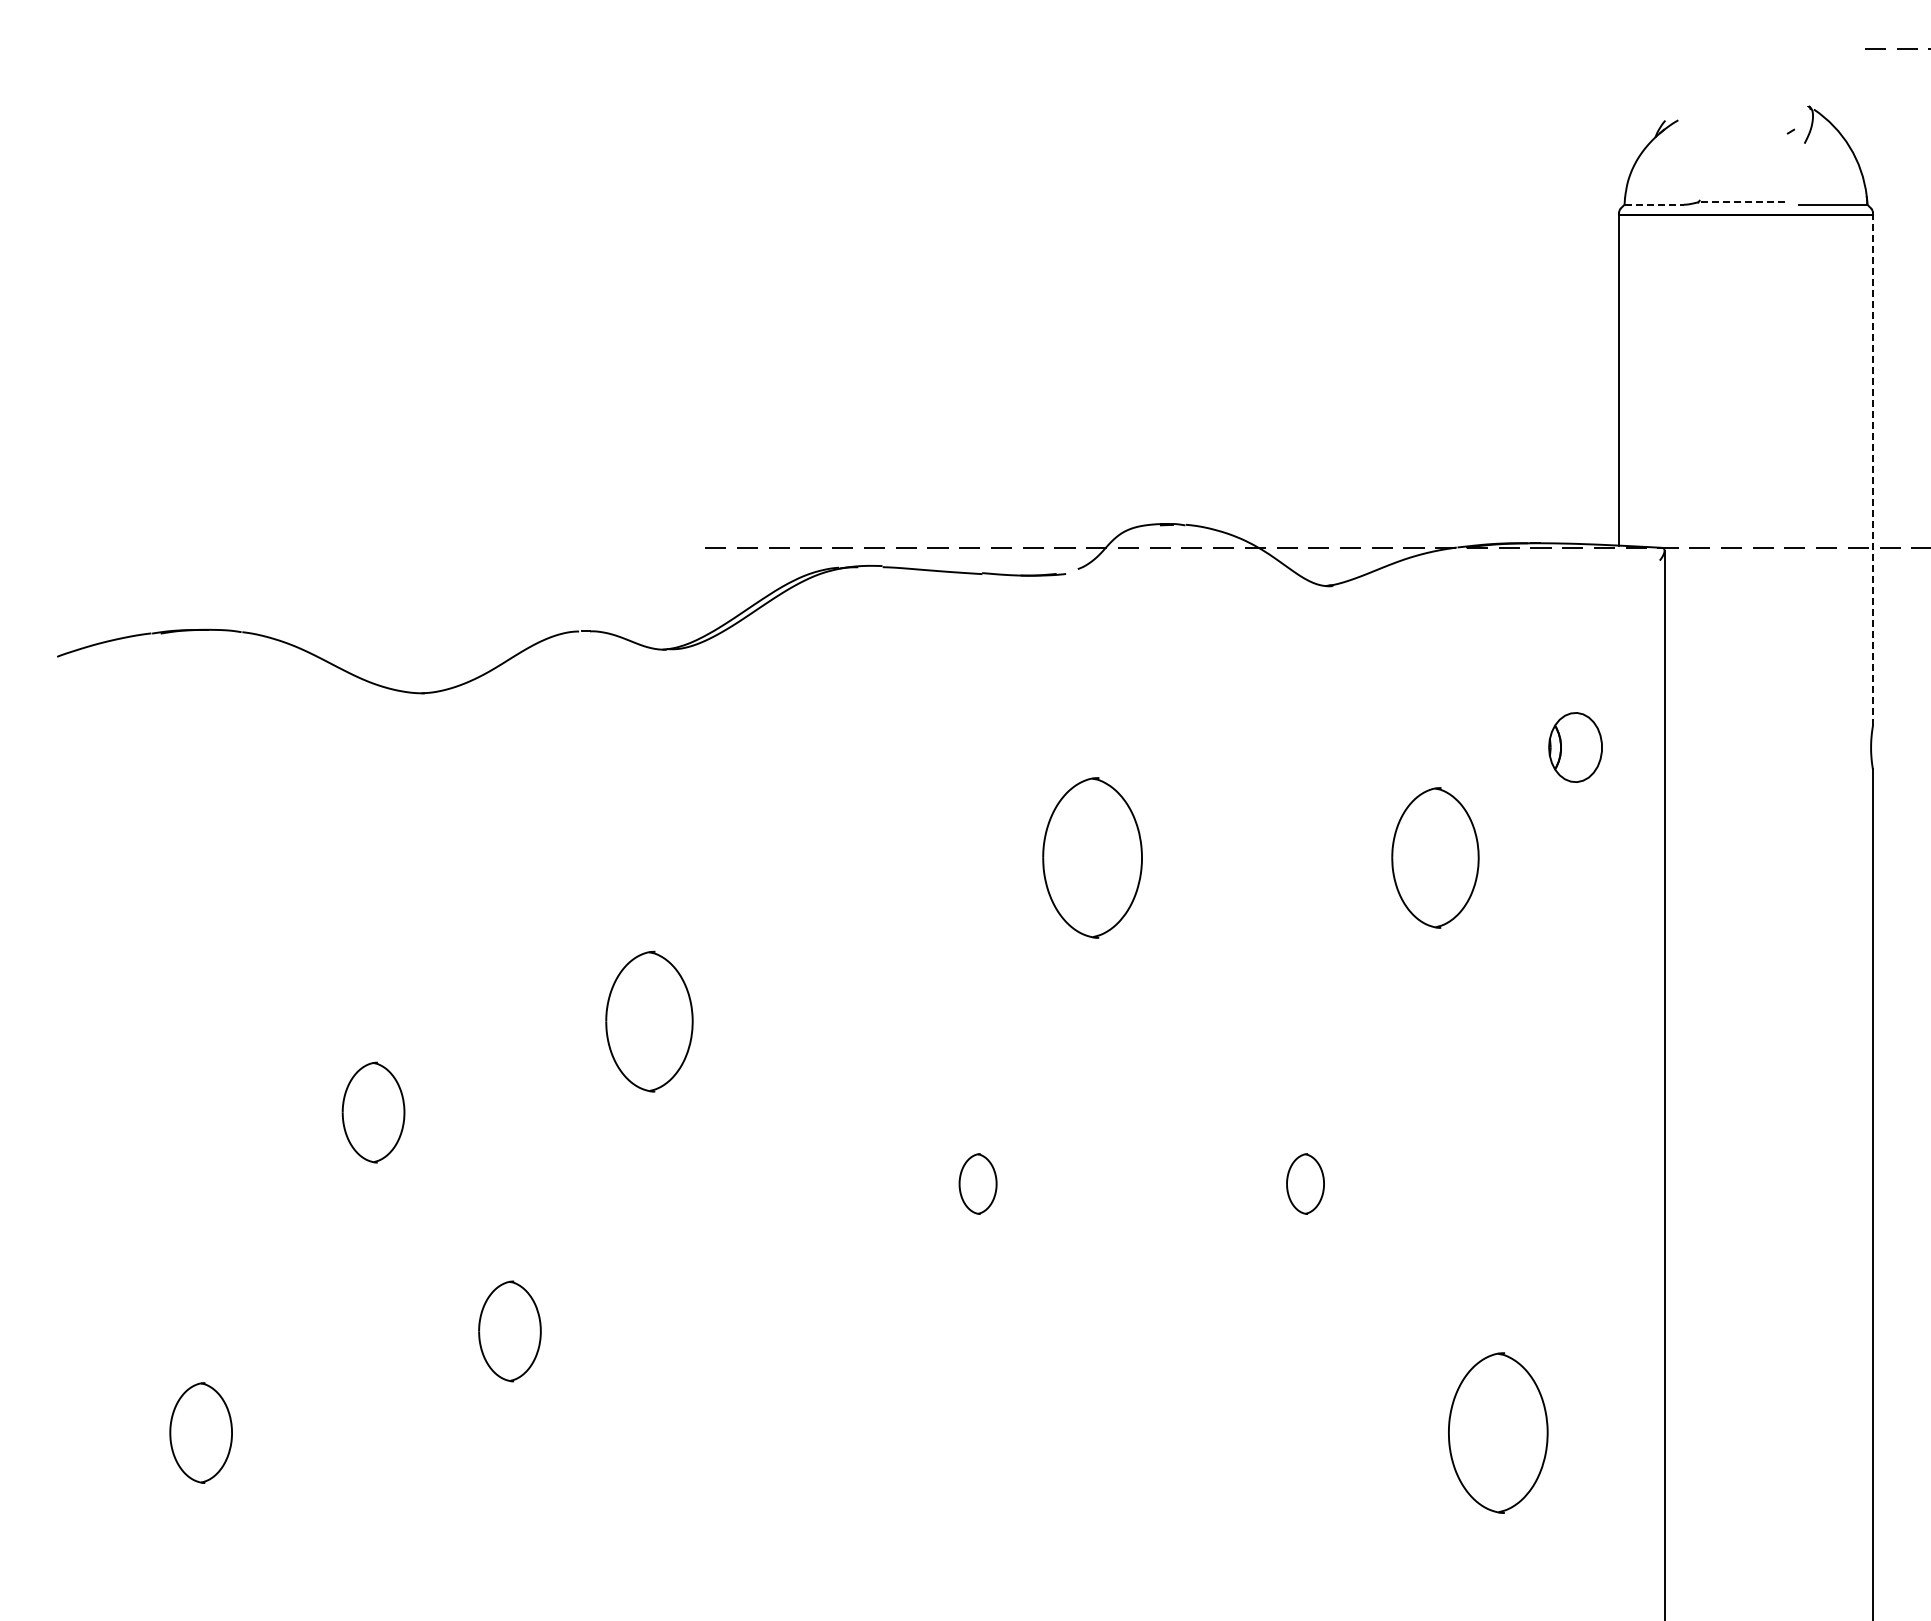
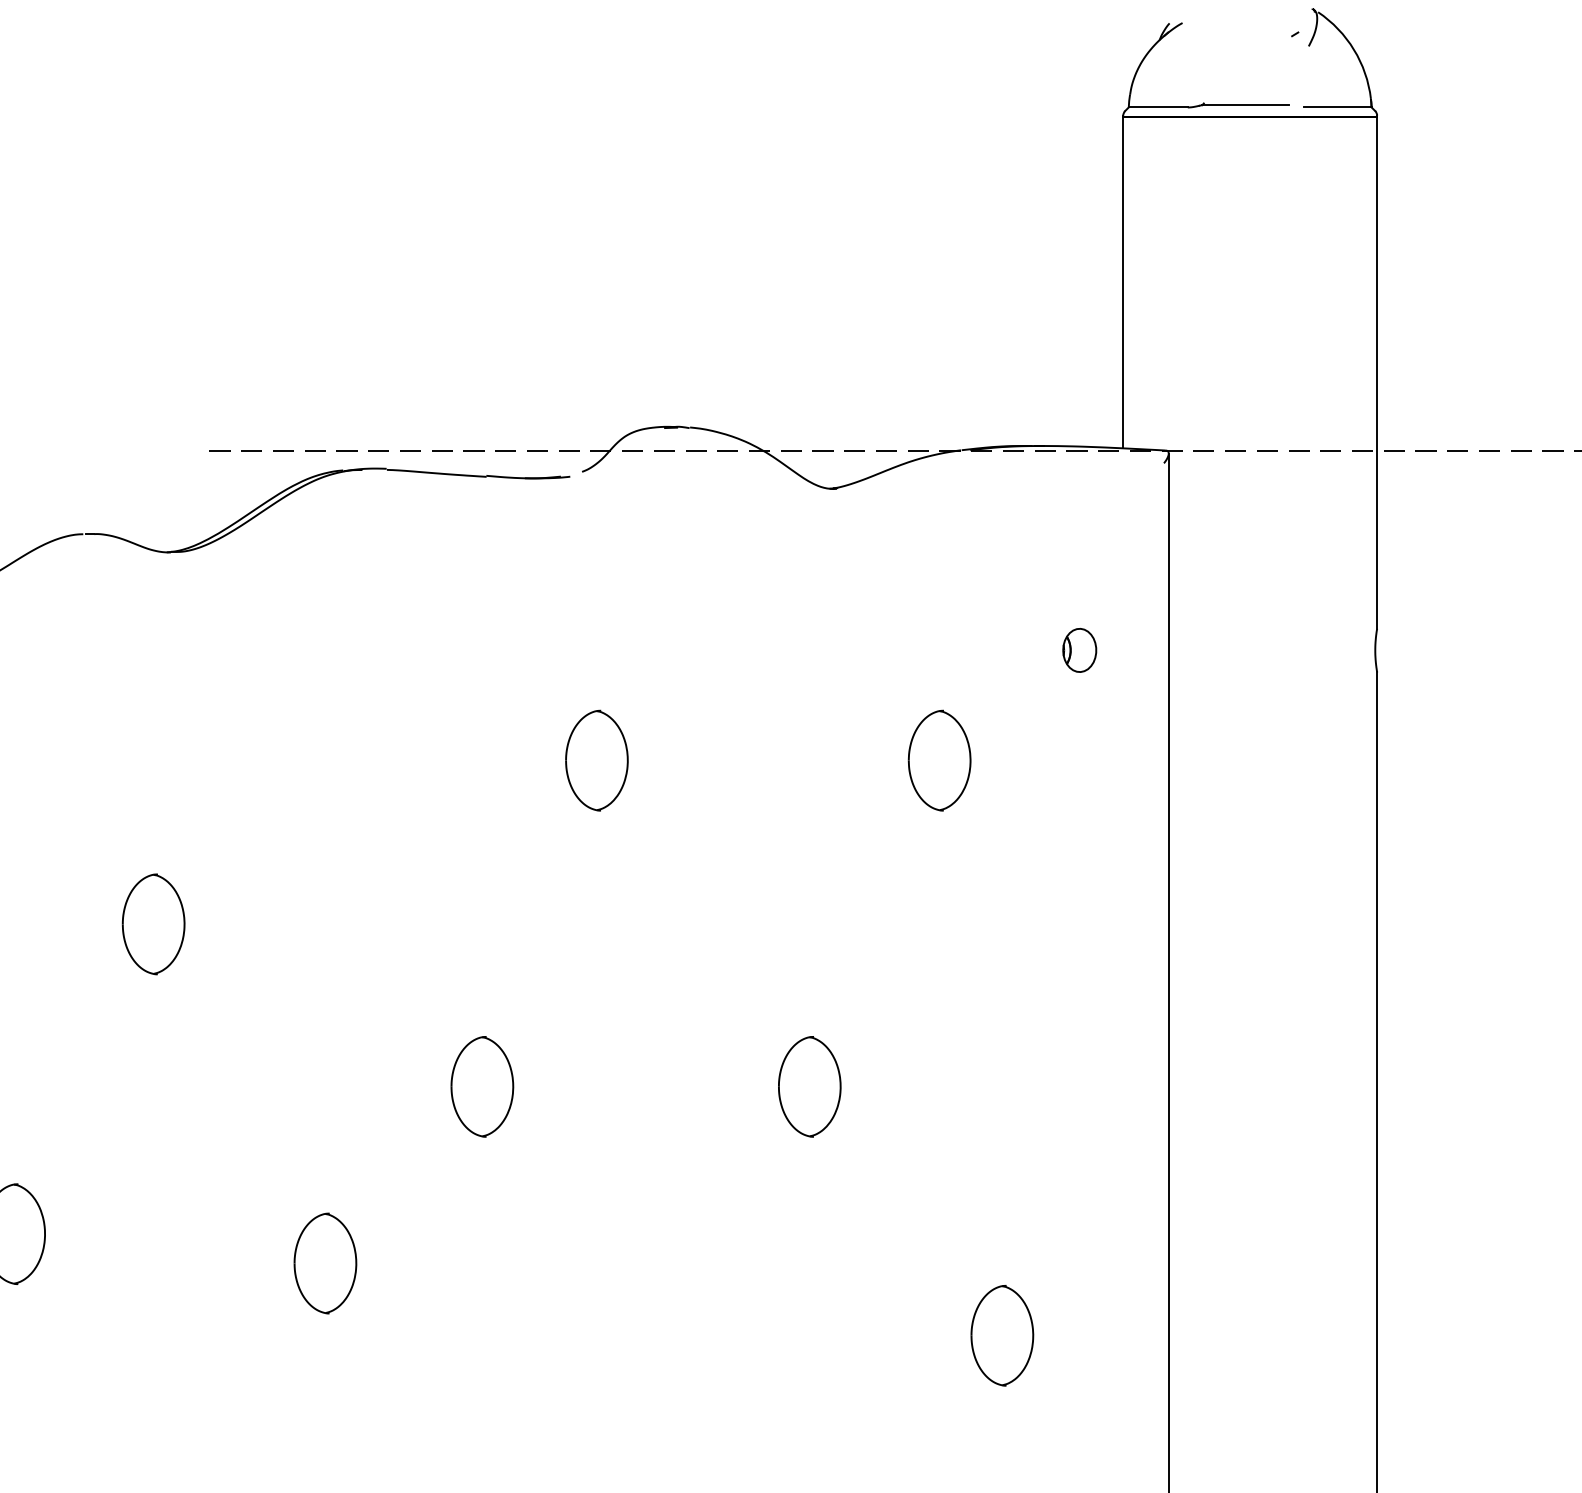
line: (1741, 202) -> (1245, 105), dashed -> solid
line: (1654, 204) -> (1158, 107), dashed -> solid
line: (1872, 470) -> (1376, 373), dashed -> solid
part: (1575, 747) -> (1079, 650), size x0.62
part: (1092, 857) -> (596, 760), size x0.62
part: (1435, 857) -> (939, 760), size x0.71
part: (649, 1021) -> (153, 924), size x0.71
part: (977, 1183) -> (481, 1086), size x1.67
part: (1305, 1183) -> (809, 1086), size x1.67
part: (820, 1360) -> (324, 1263), added
part: (1497, 1432) -> (1001, 1335), size x0.62

